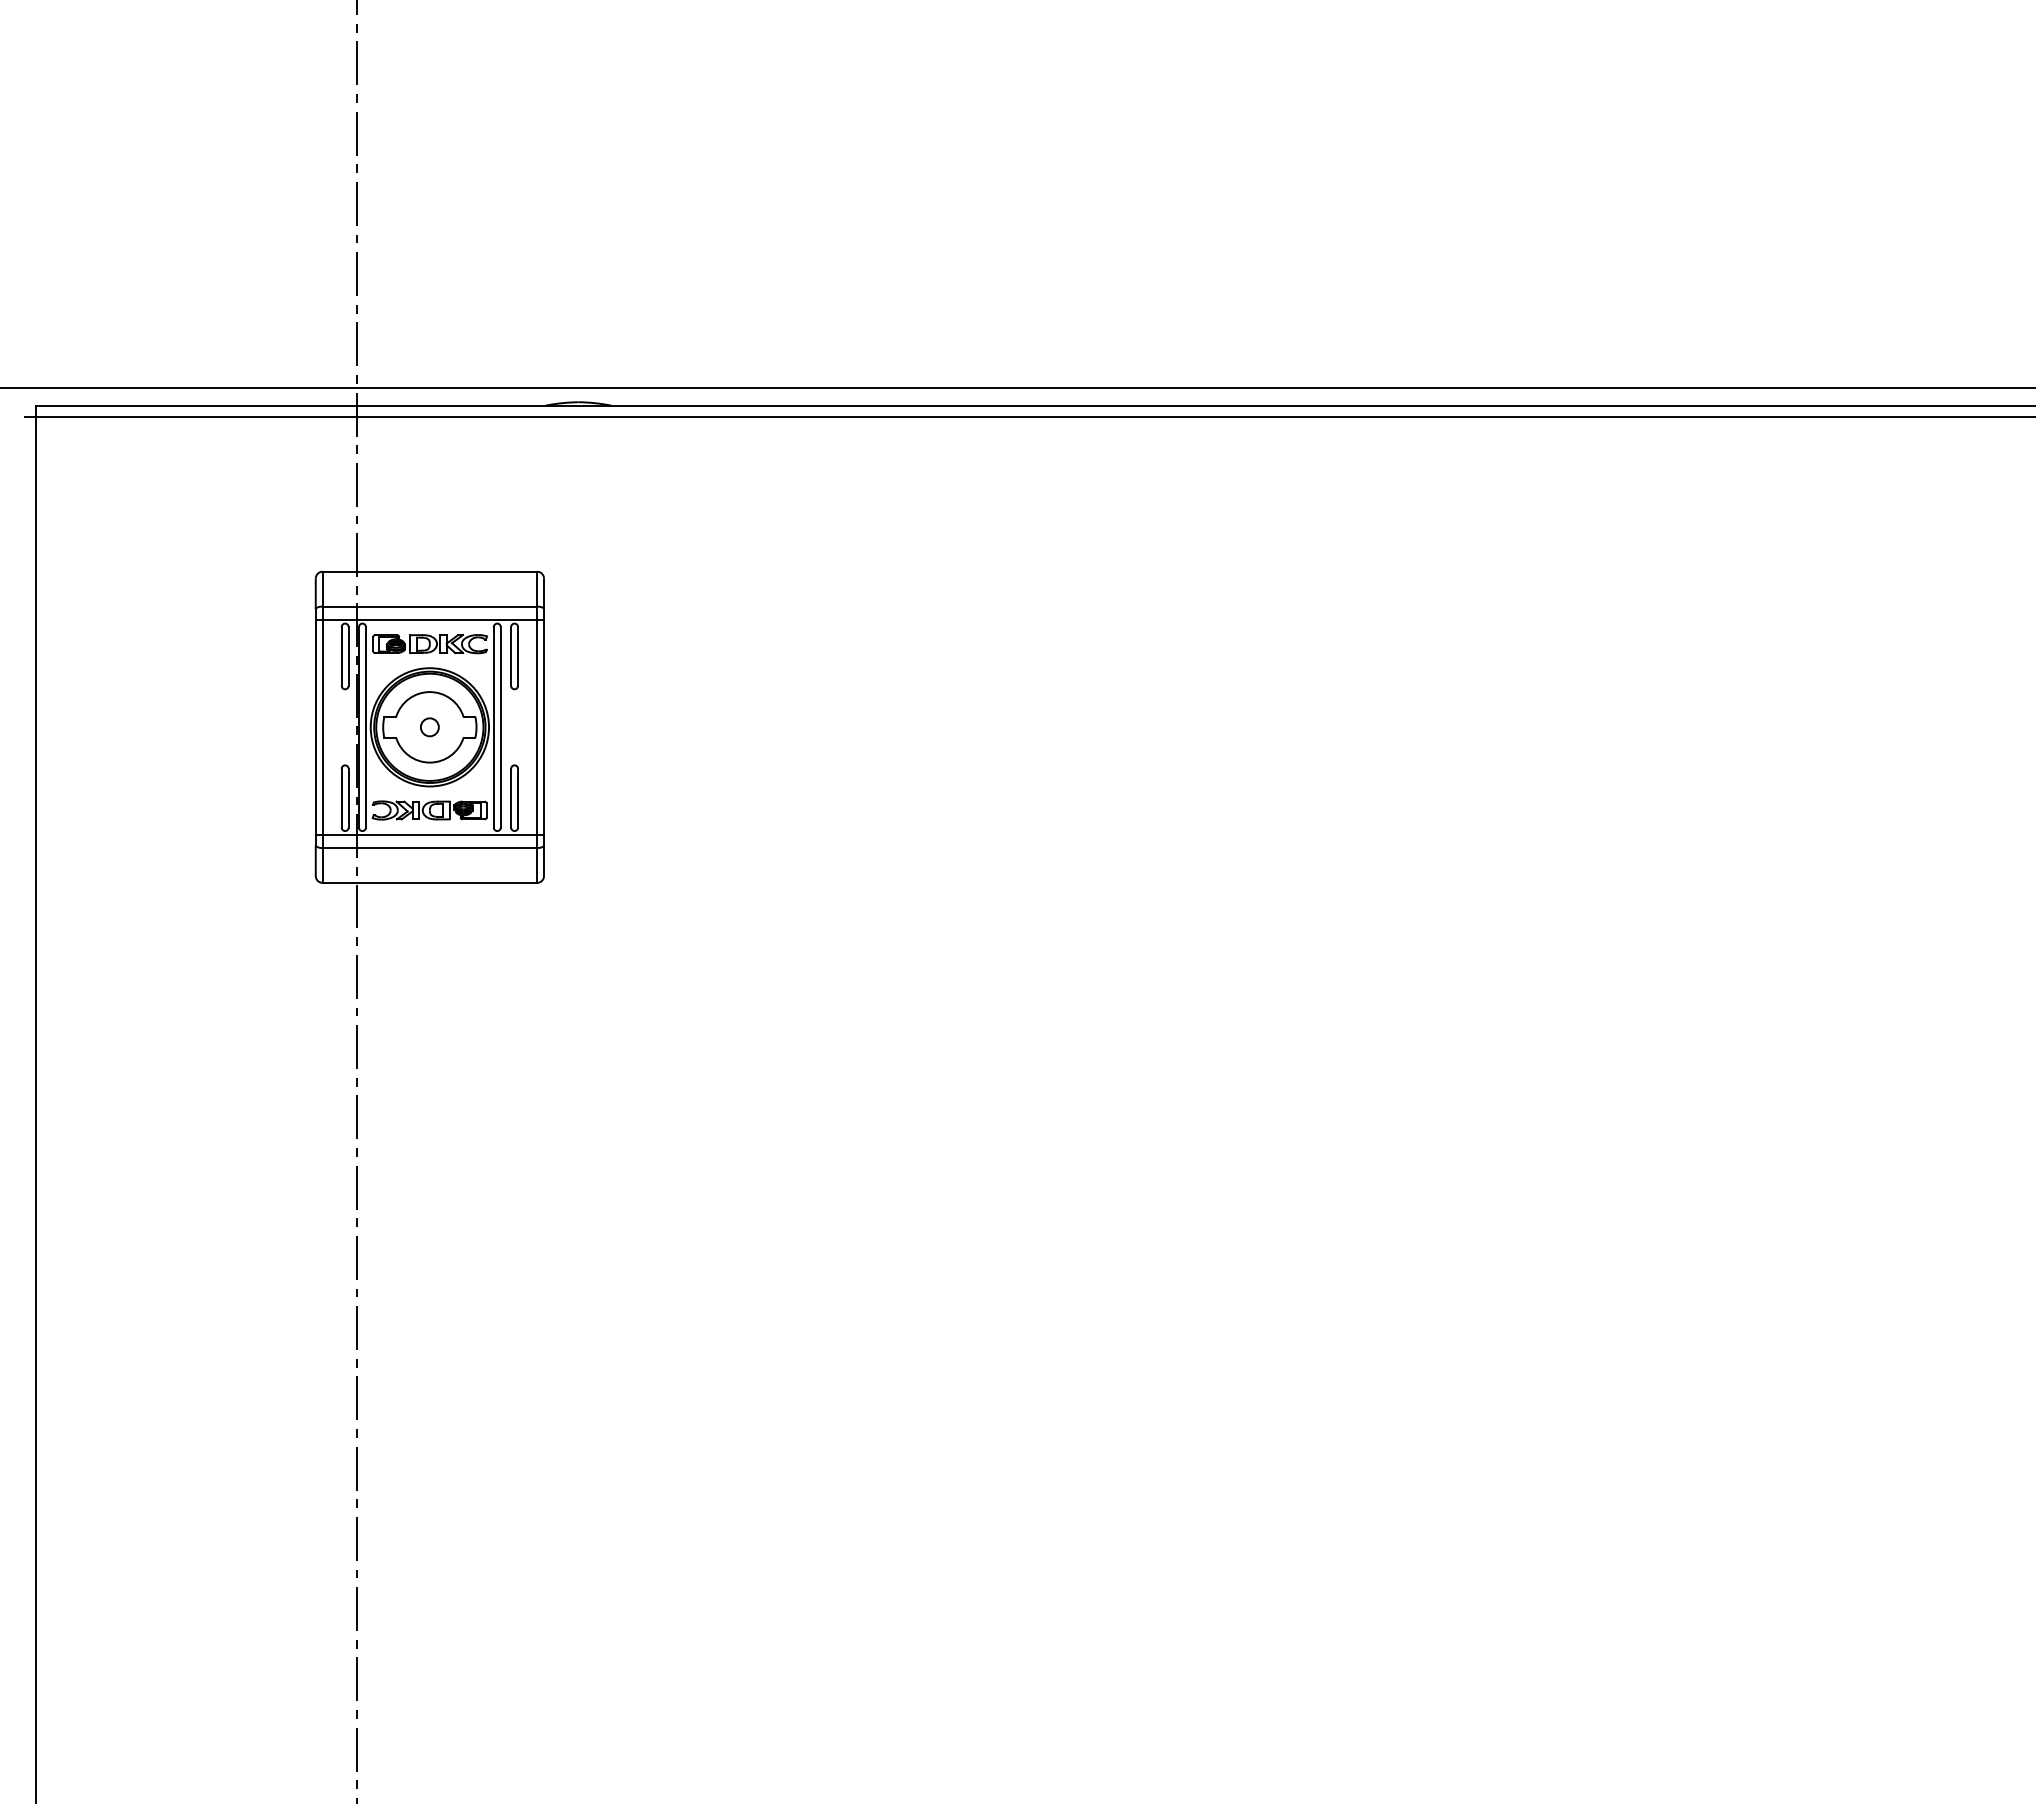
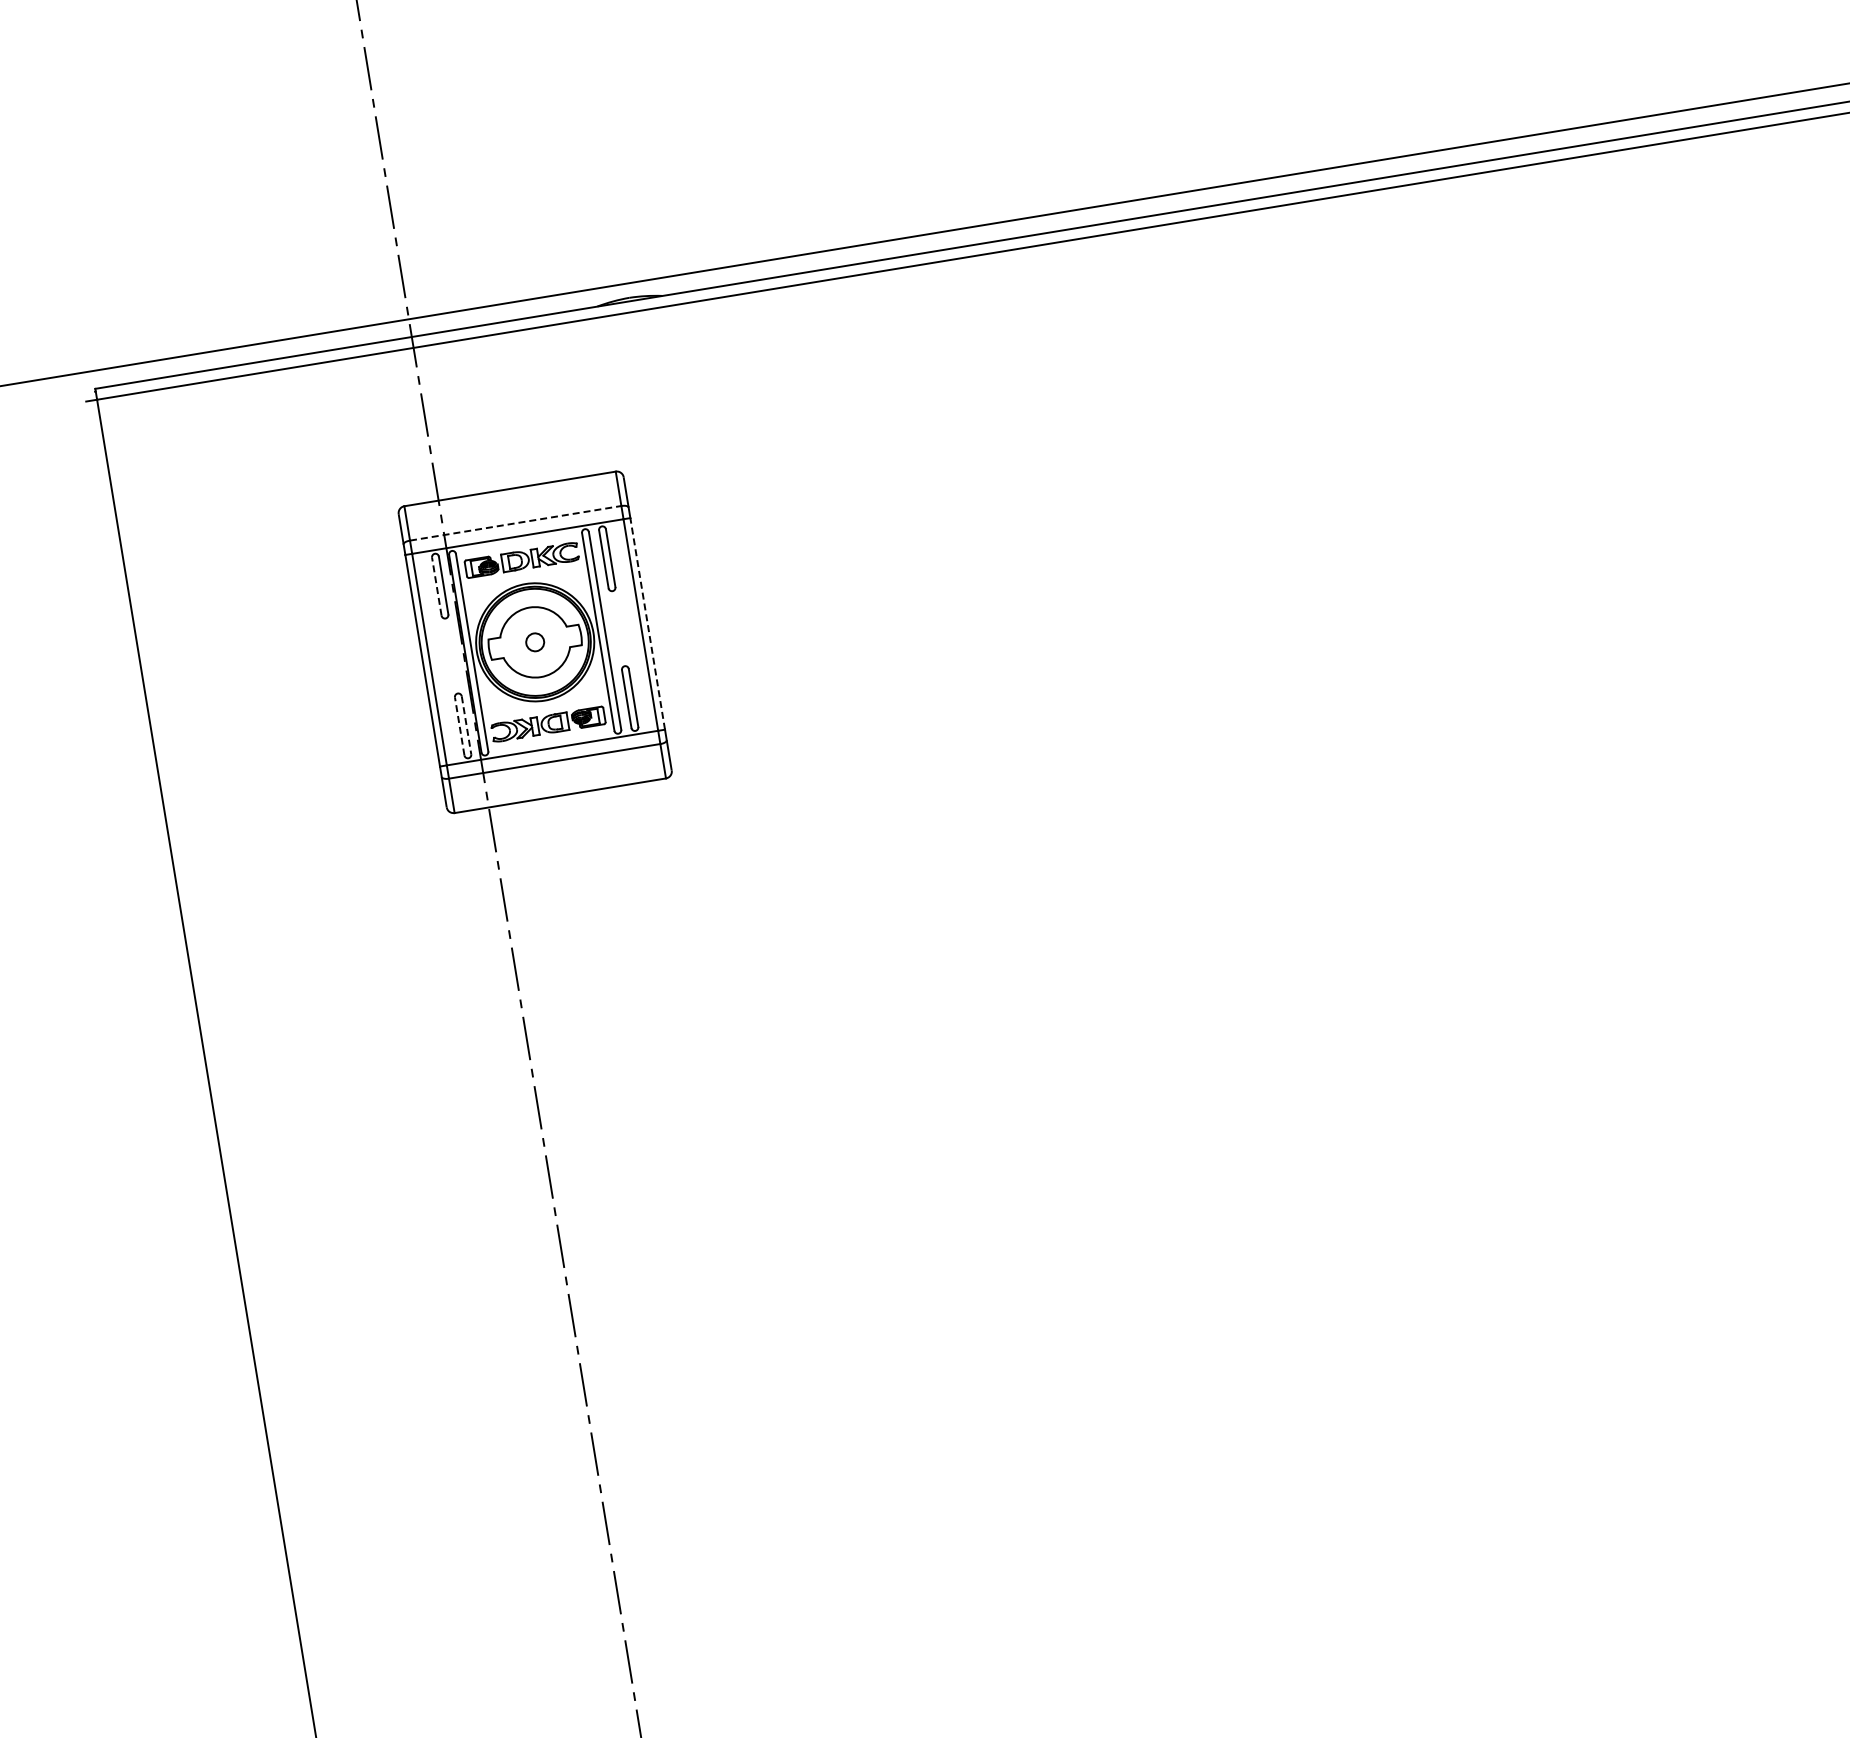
line: (430, 606) -> (516, 523), solid -> dashed
line: (341, 655) -> (436, 585), solid -> dashed
line: (543, 726) -> (647, 623), solid -> dashed
line: (341, 797) -> (459, 725), solid -> dashed
line: (348, 798) -> (466, 725), solid -> dashed

